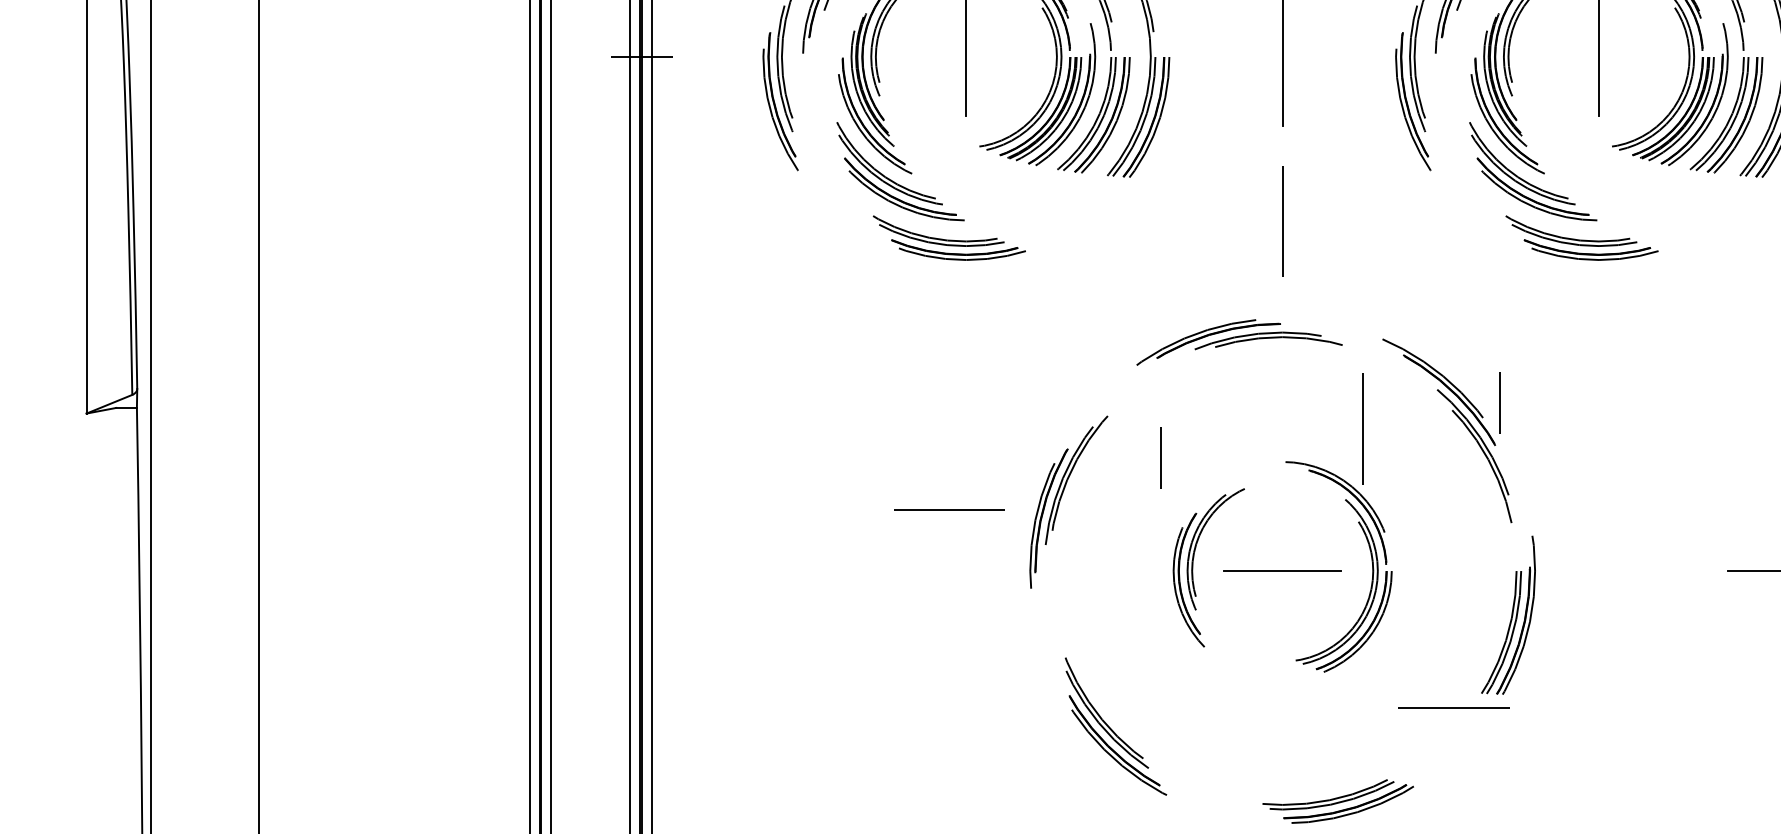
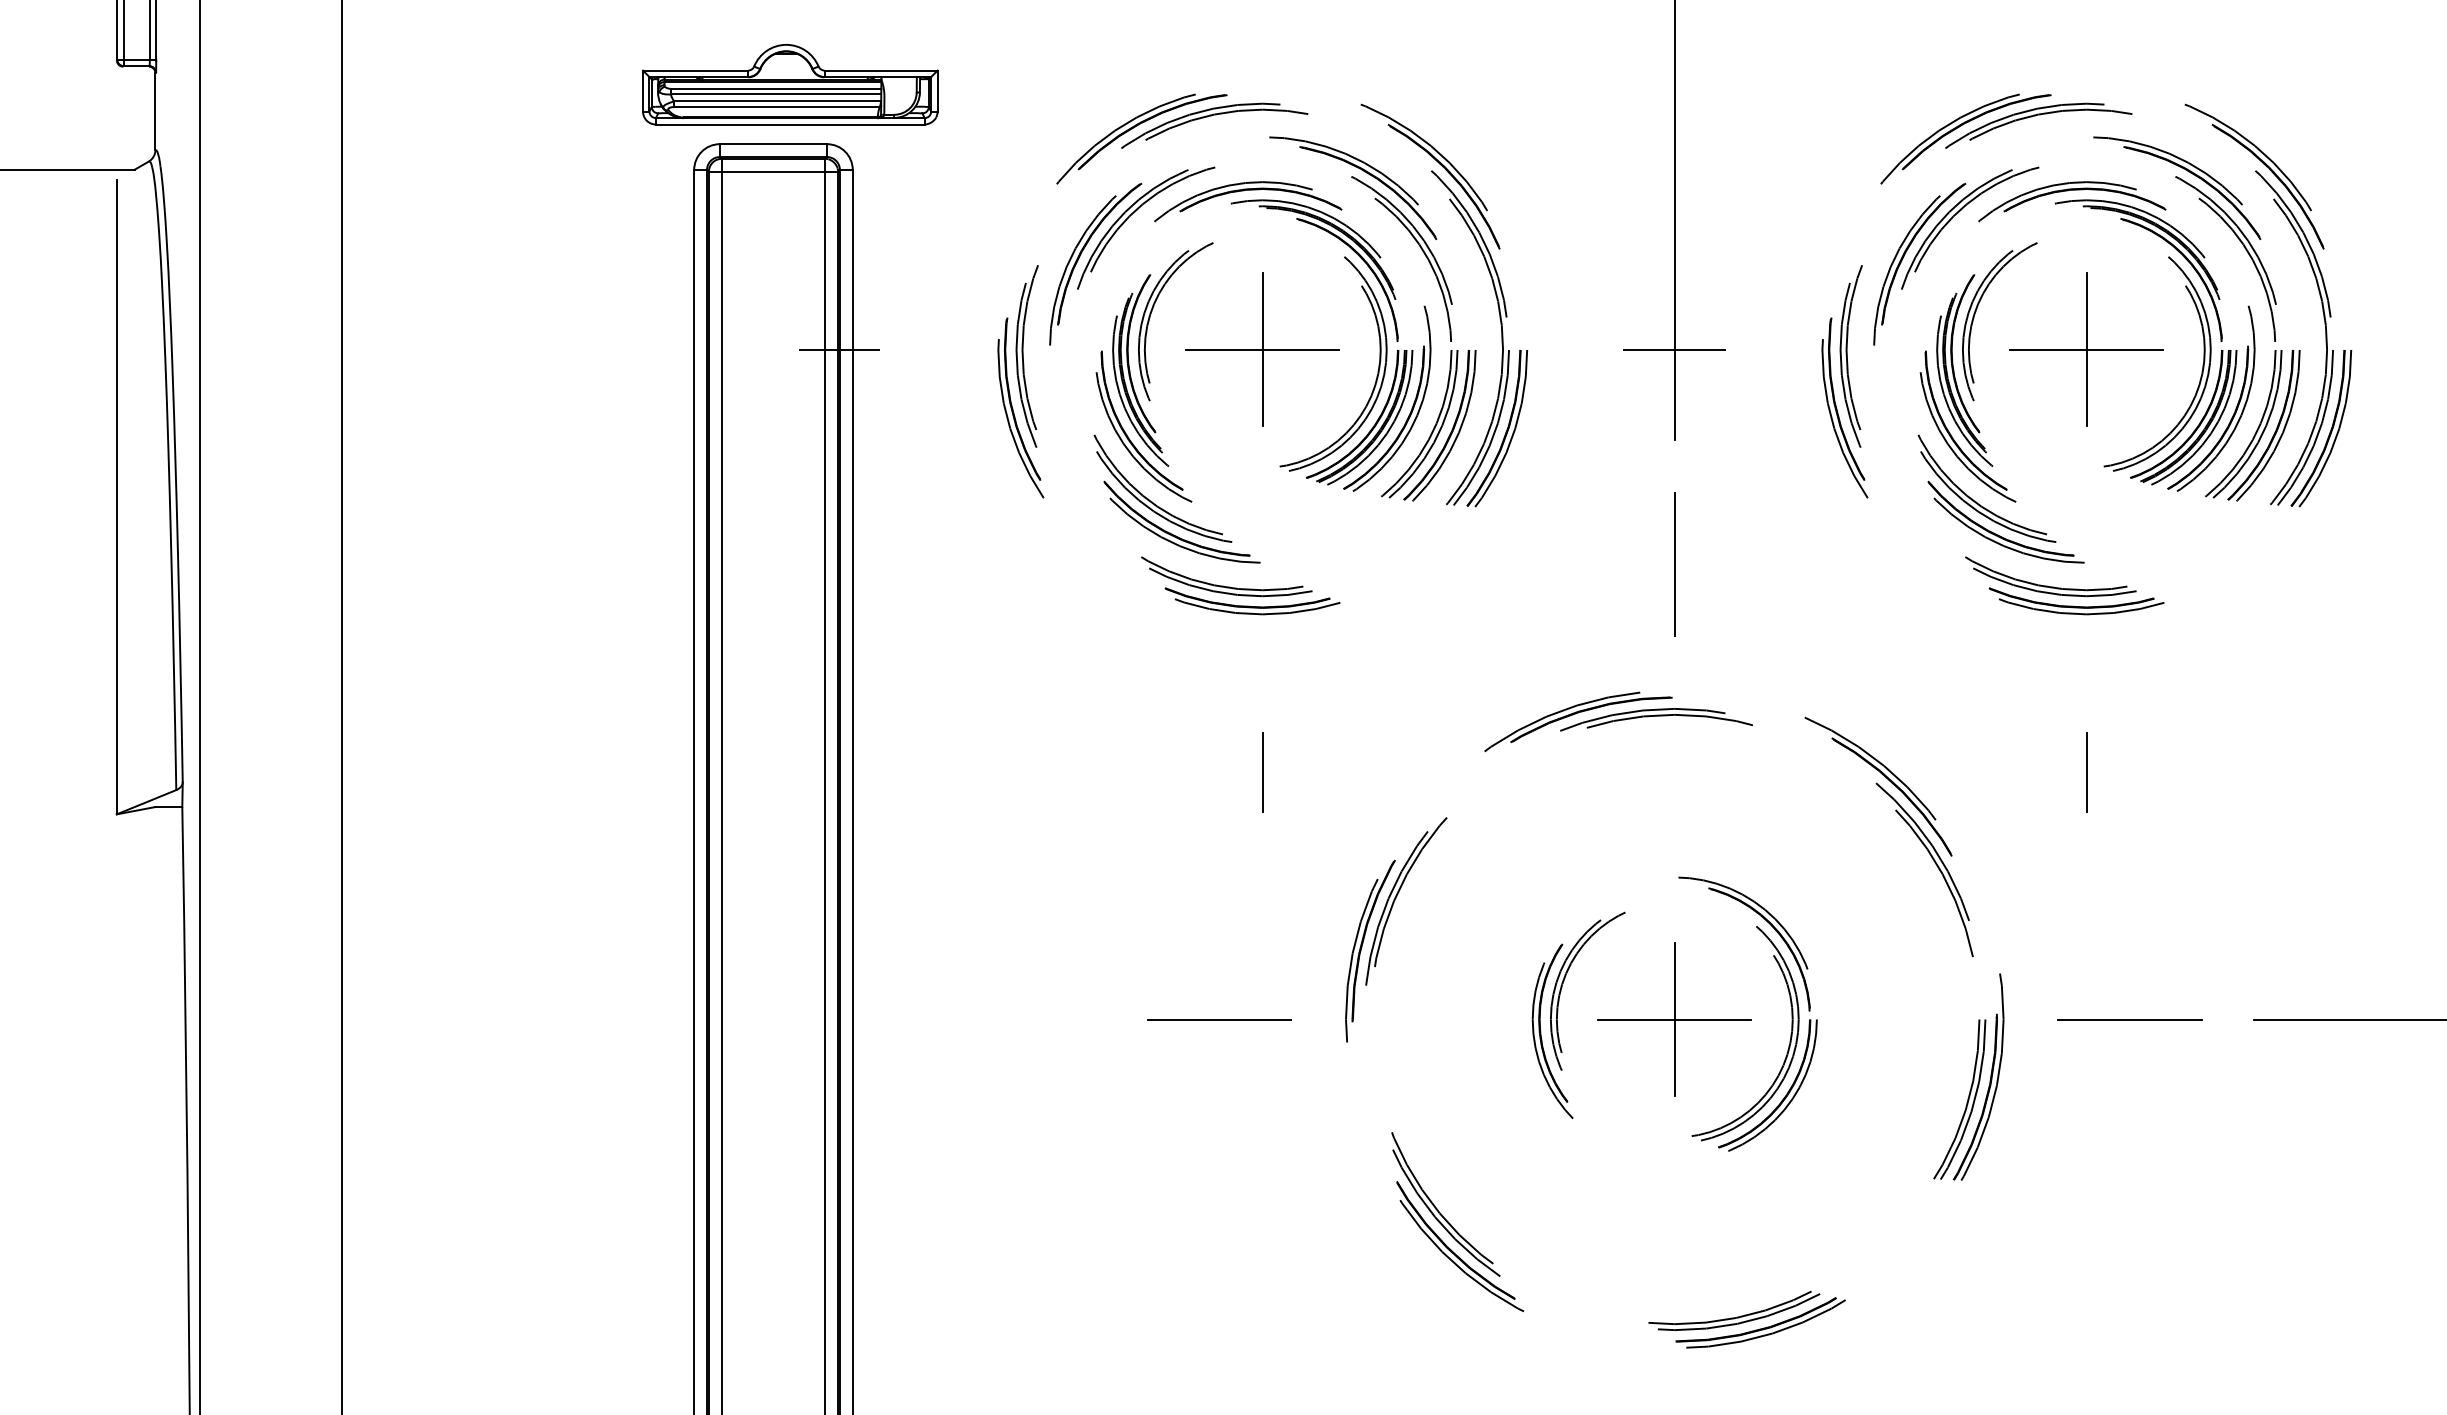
line: (966, 56) -> (1262, 349), added
line: (1282, 56) -> (1674, 349), added
line: (1598, 56) -> (2086, 349), added
line: (1499, 402) -> (2086, 772), moved
line: (1362, 429) -> (1778, 834), removed
line: (1160, 457) -> (1262, 772), moved
line: (949, 509) -> (1219, 1019), moved
line: (1282, 571) -> (1674, 1019), added
line: (1453, 708) -> (2129, 1019), moved

